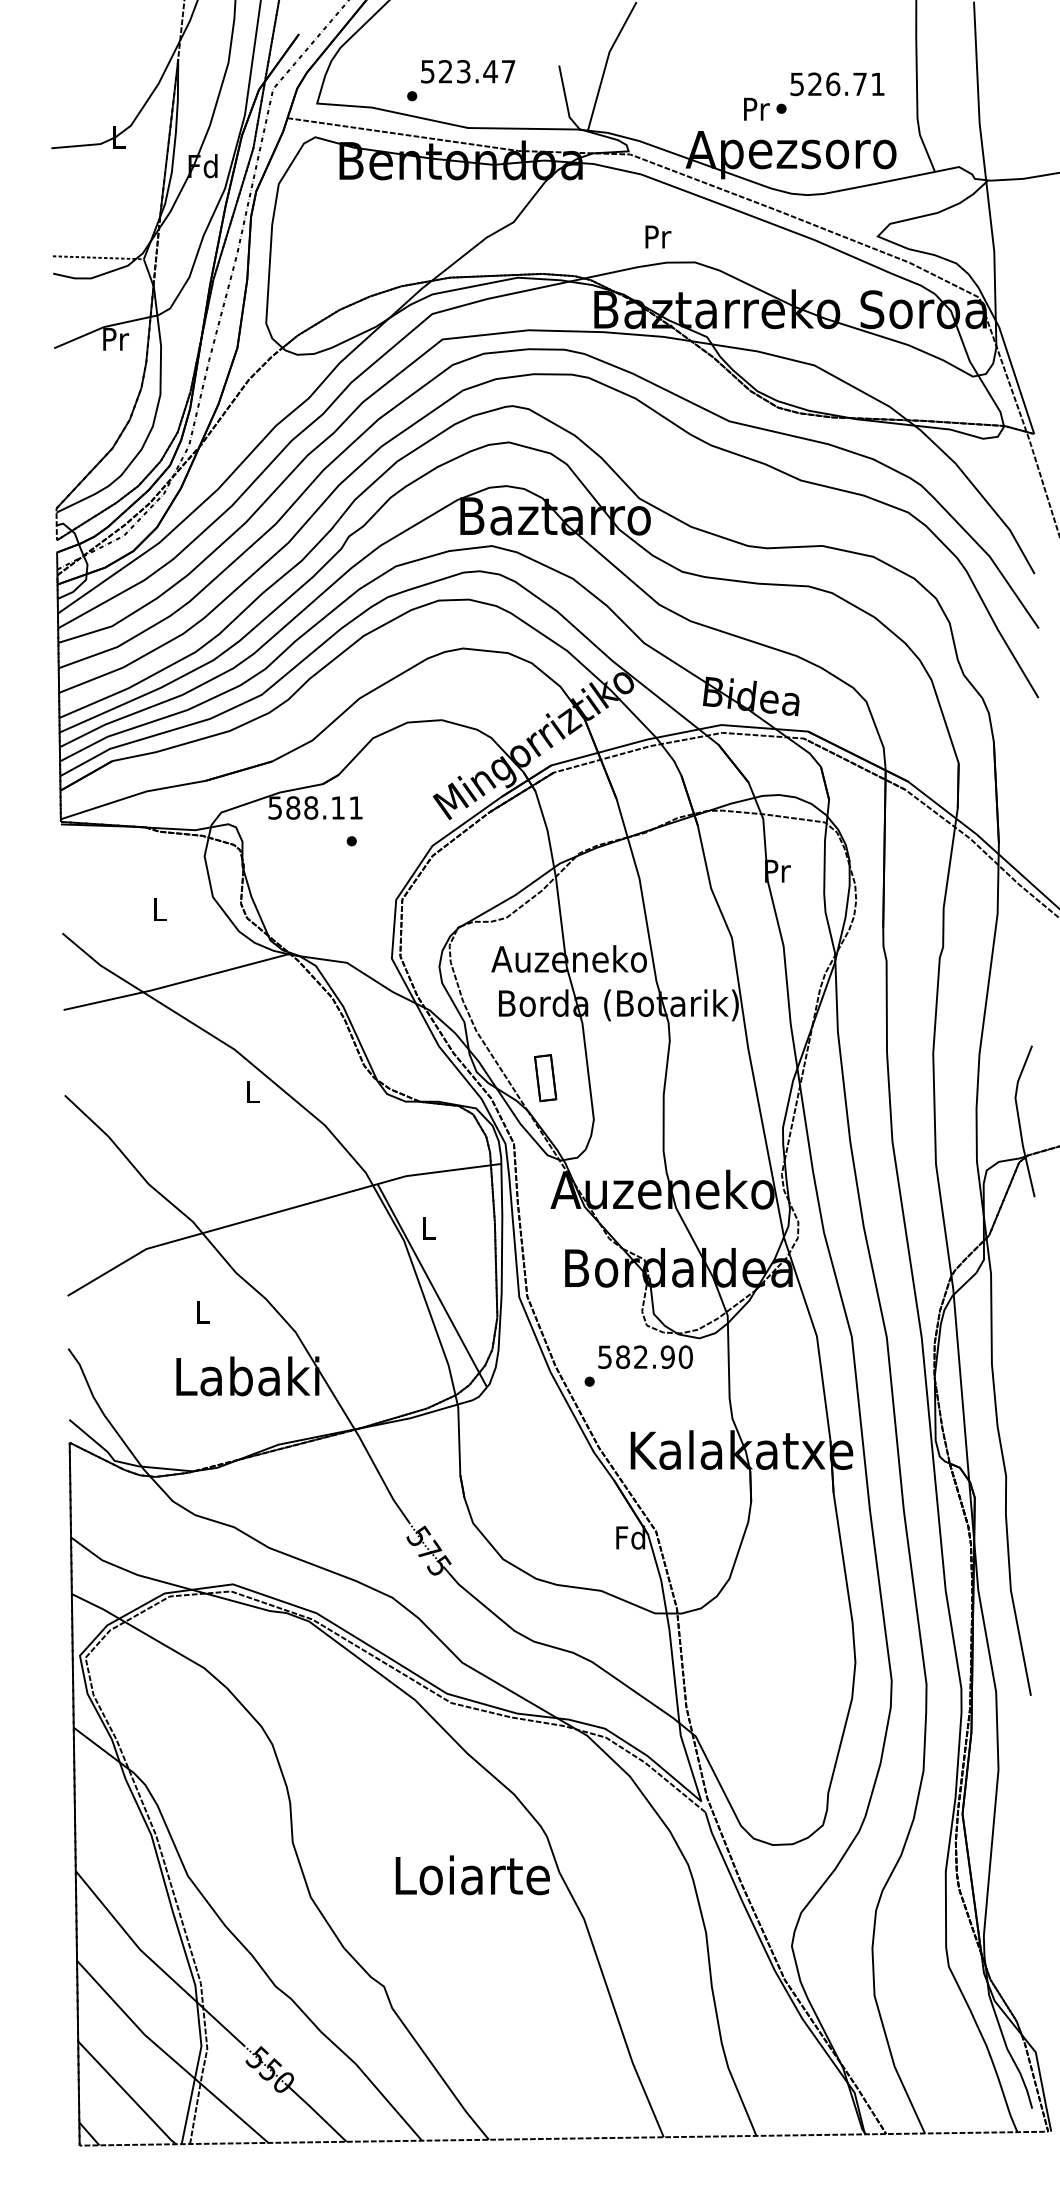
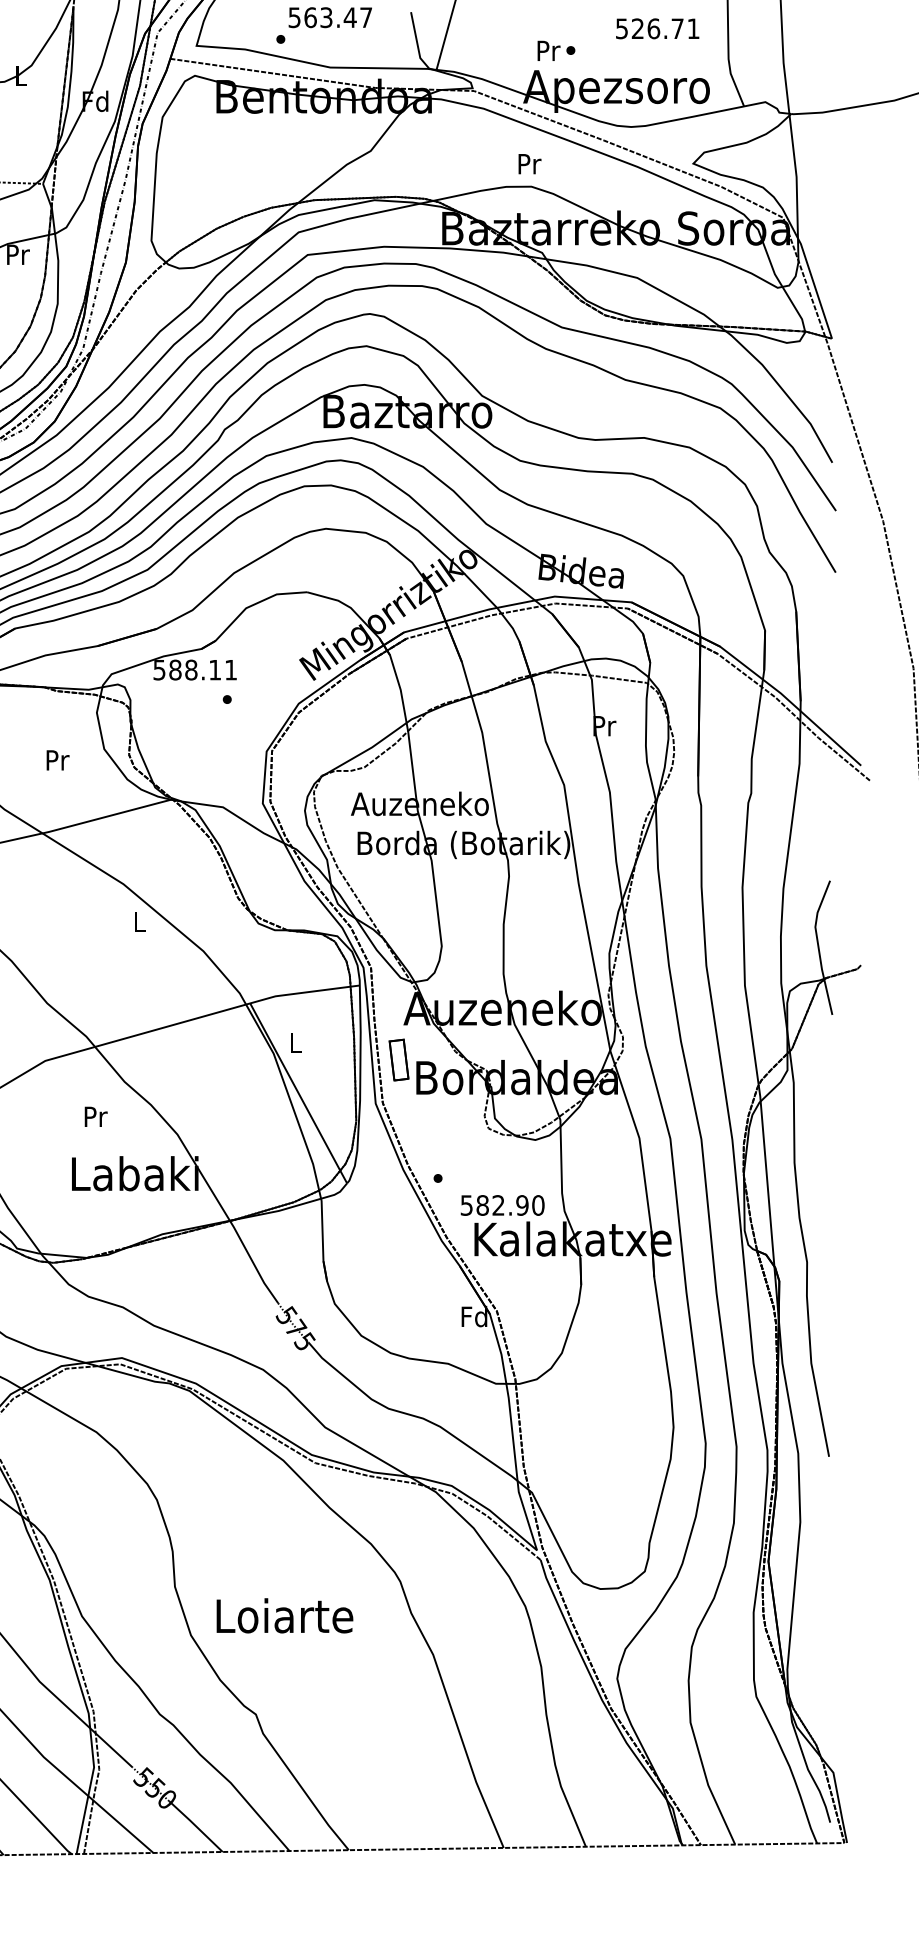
text: (445, 71) -> (310, 17), 523.47 -> 563.47
text: (765, 108) -> (556, 50), moved
text: (658, 236) -> (530, 163), moved
text: (160, 909) -> (57, 760), L -> Pr
part: (545, 1078) -> (398, 1060), moved
text: (203, 1311) -> (95, 1116), L -> Pr
text: (645, 1356) -> (502, 1204), moved
text: (472, 1875) -> (284, 1616), moved

